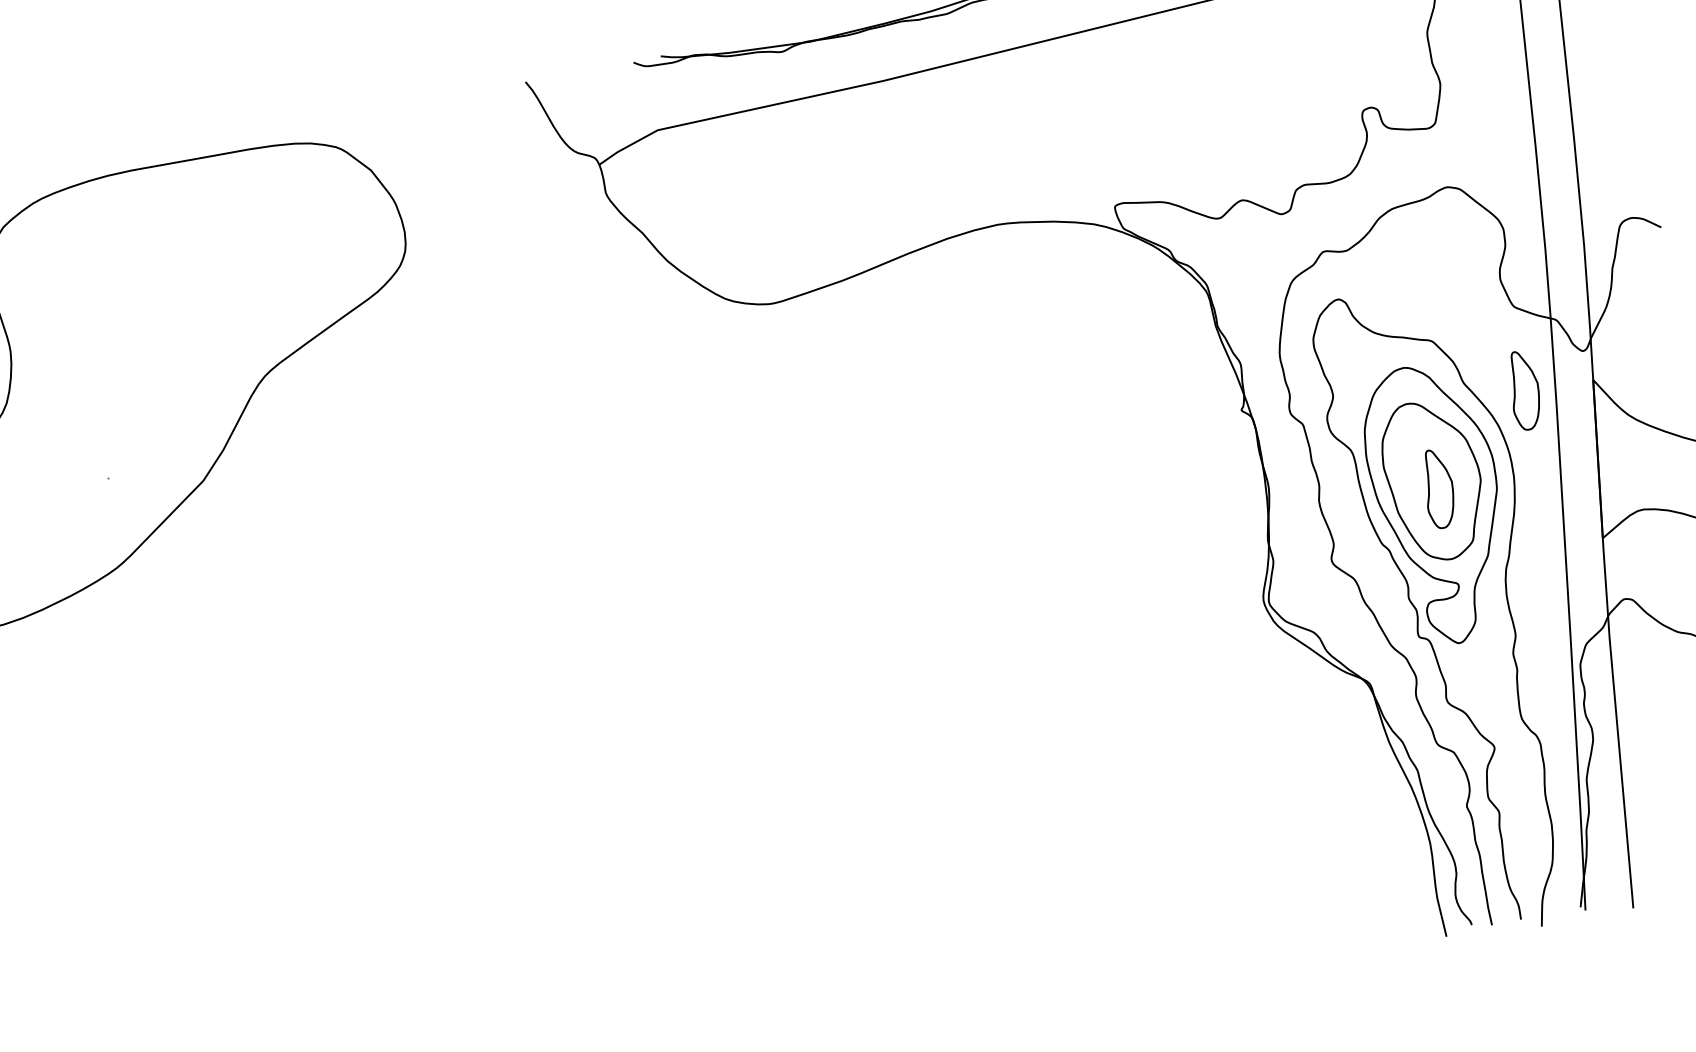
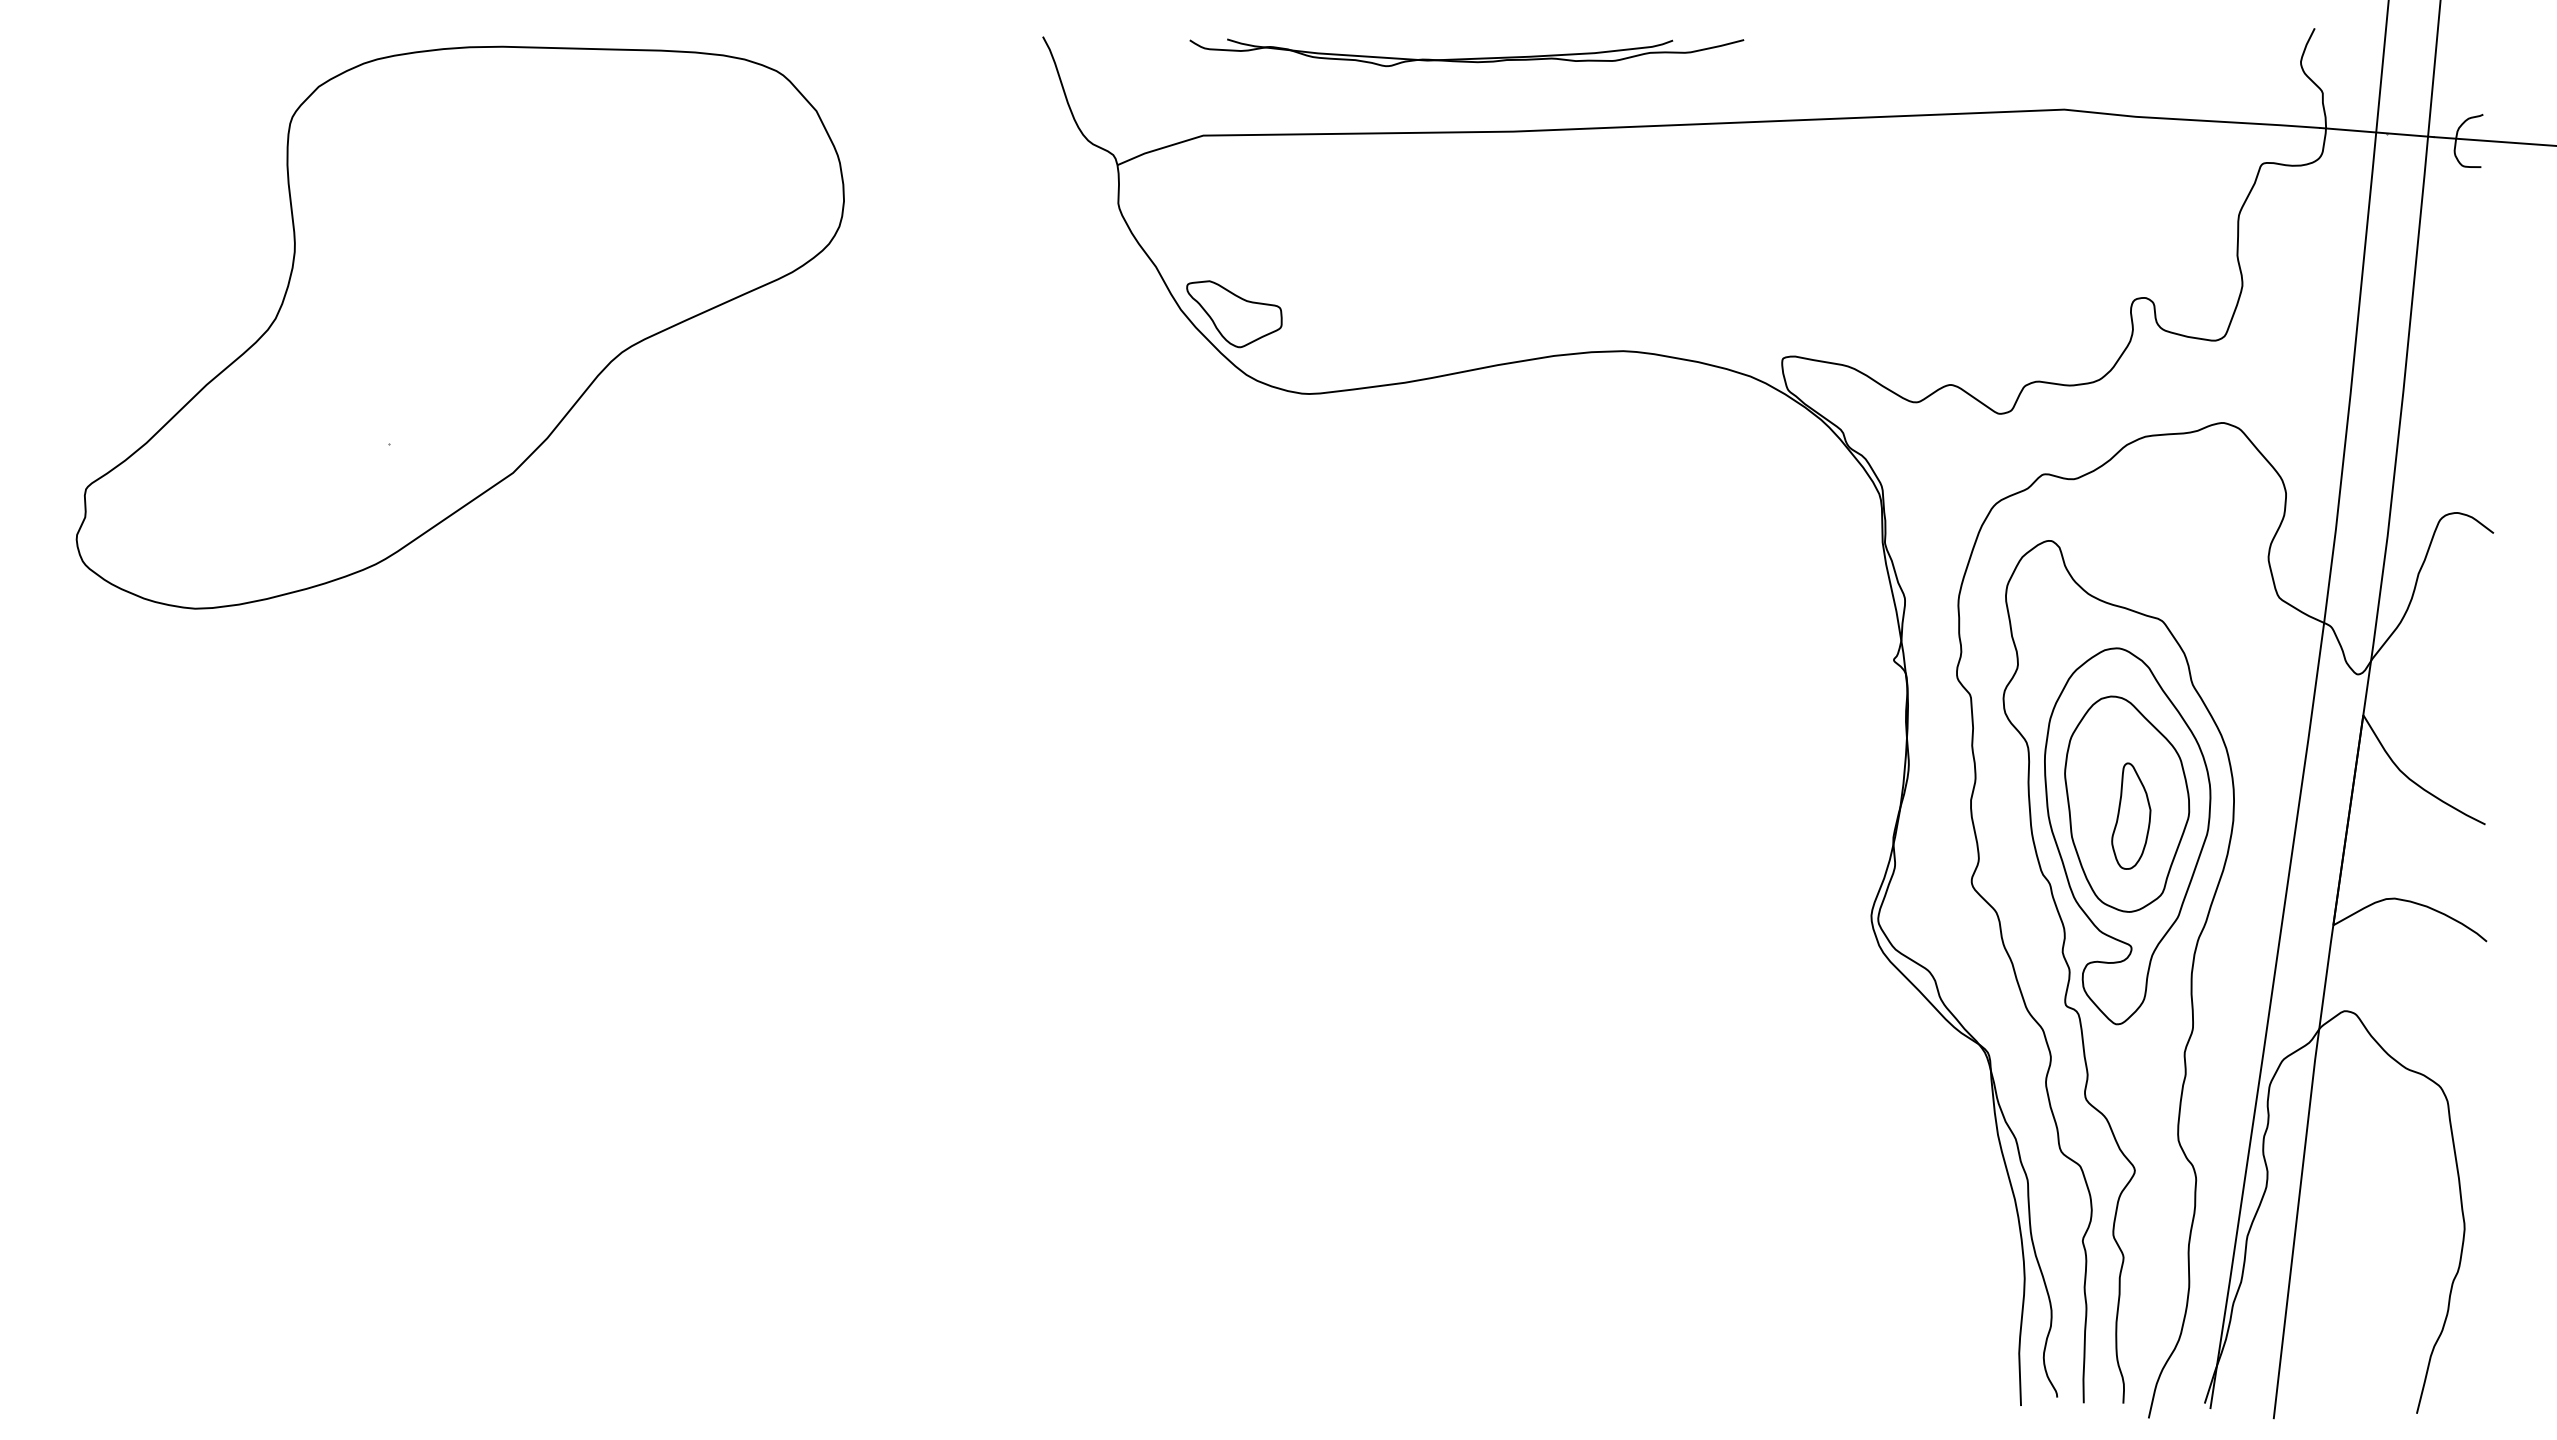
part: (707, 256) -> (1234, 314), added
part: (1524, 389) -> (2270, 709), removed

